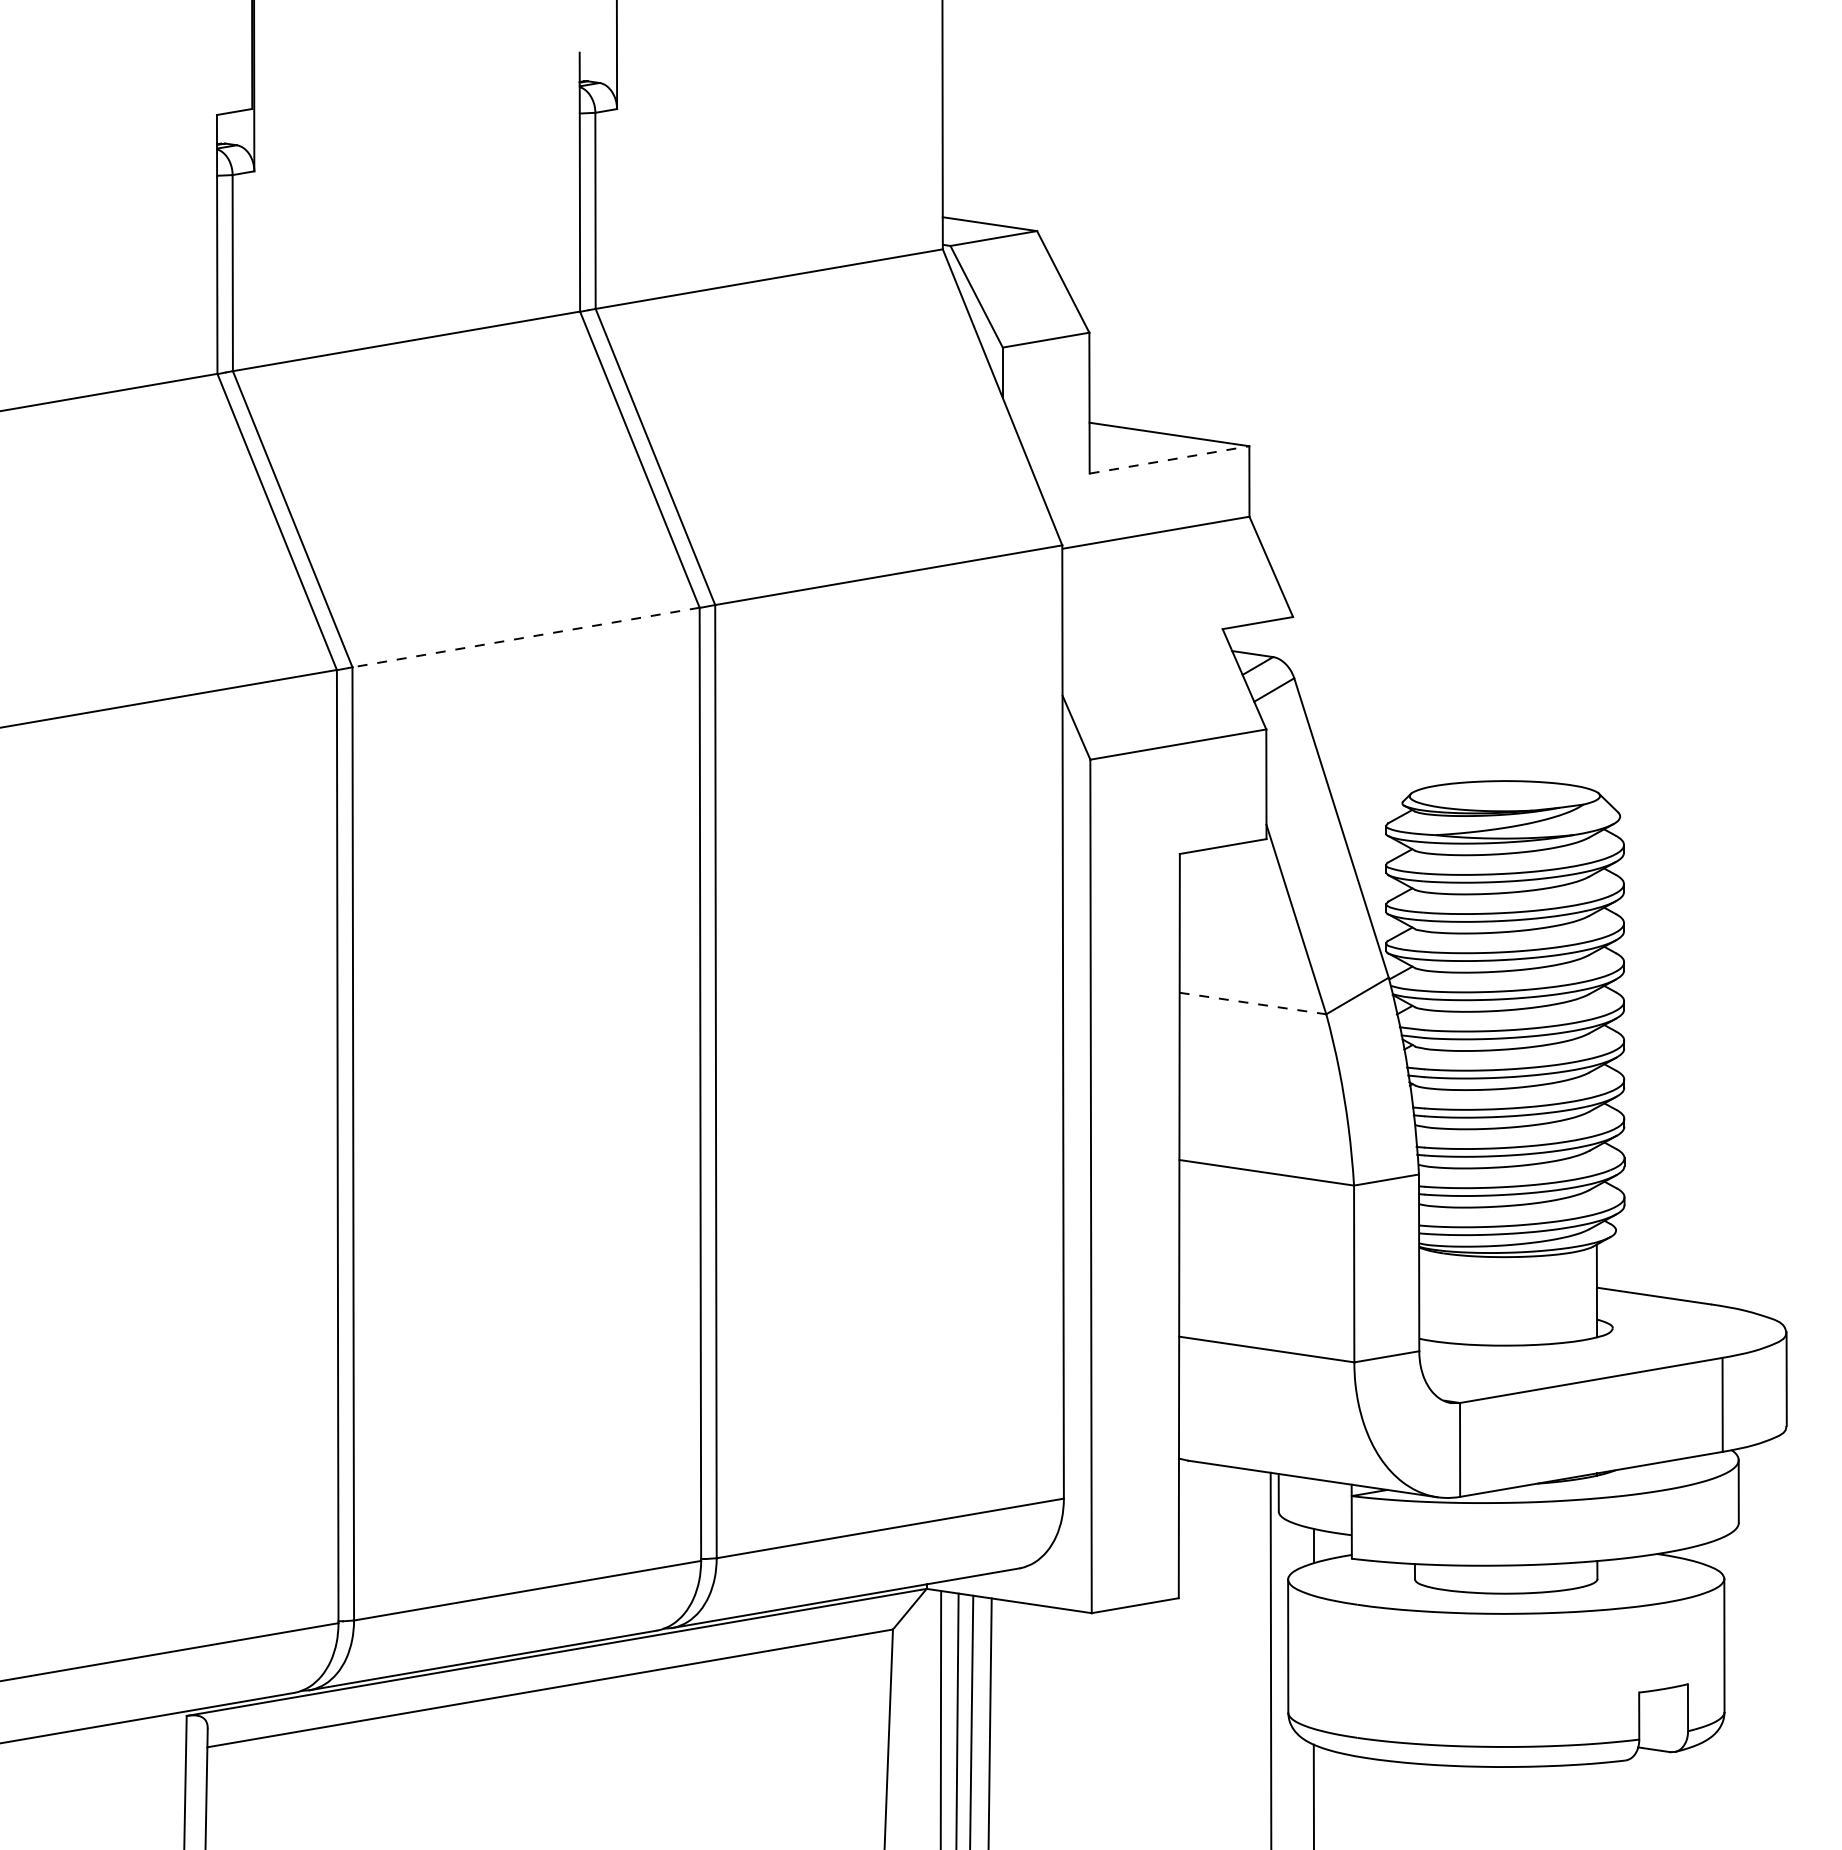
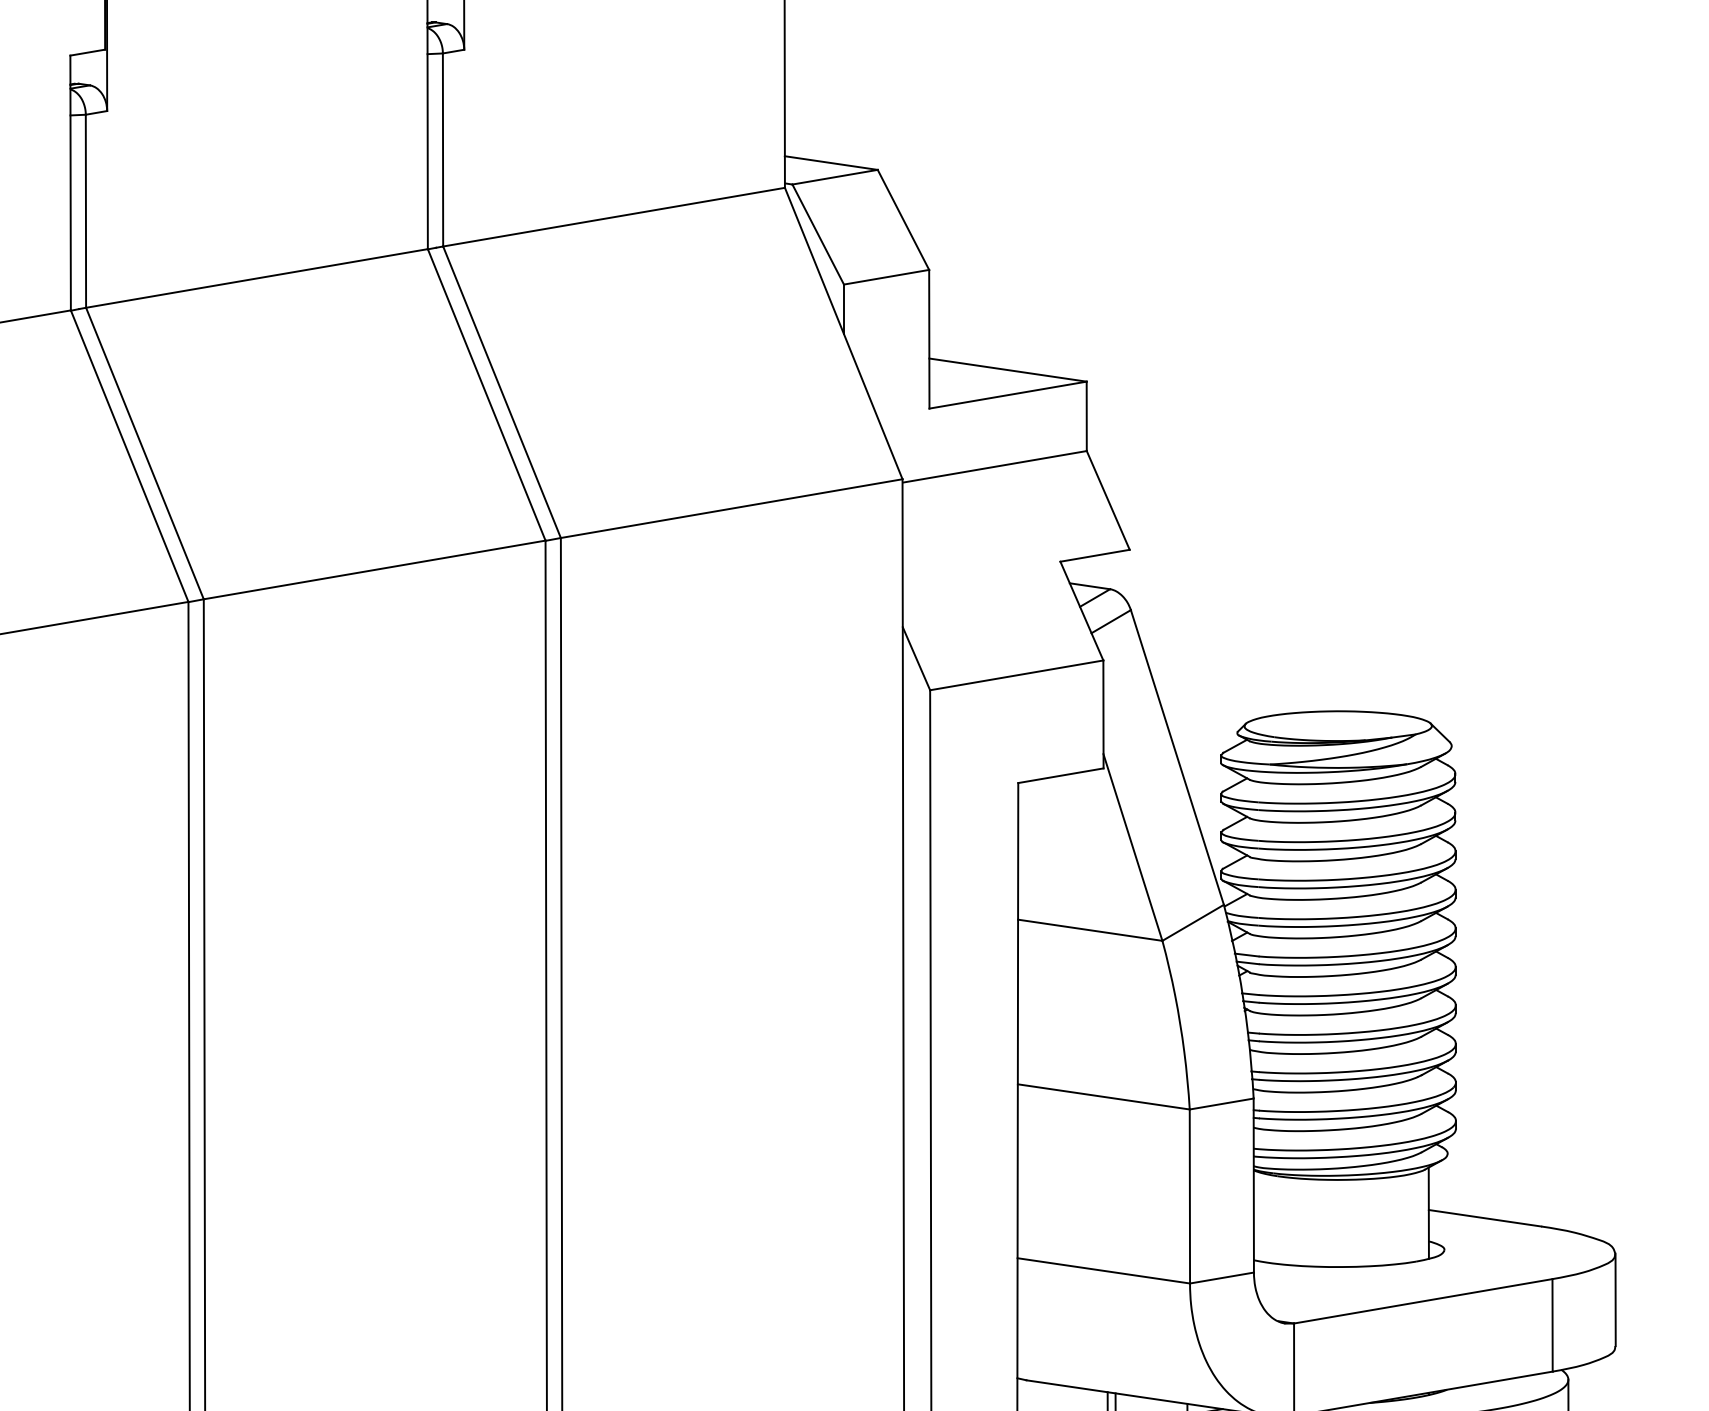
line: (1170, 459) -> (1009, 394), dashed -> solid
line: (525, 637) -> (374, 569), dashed -> solid
line: (1253, 1003) -> (1090, 930), dashed -> solid

